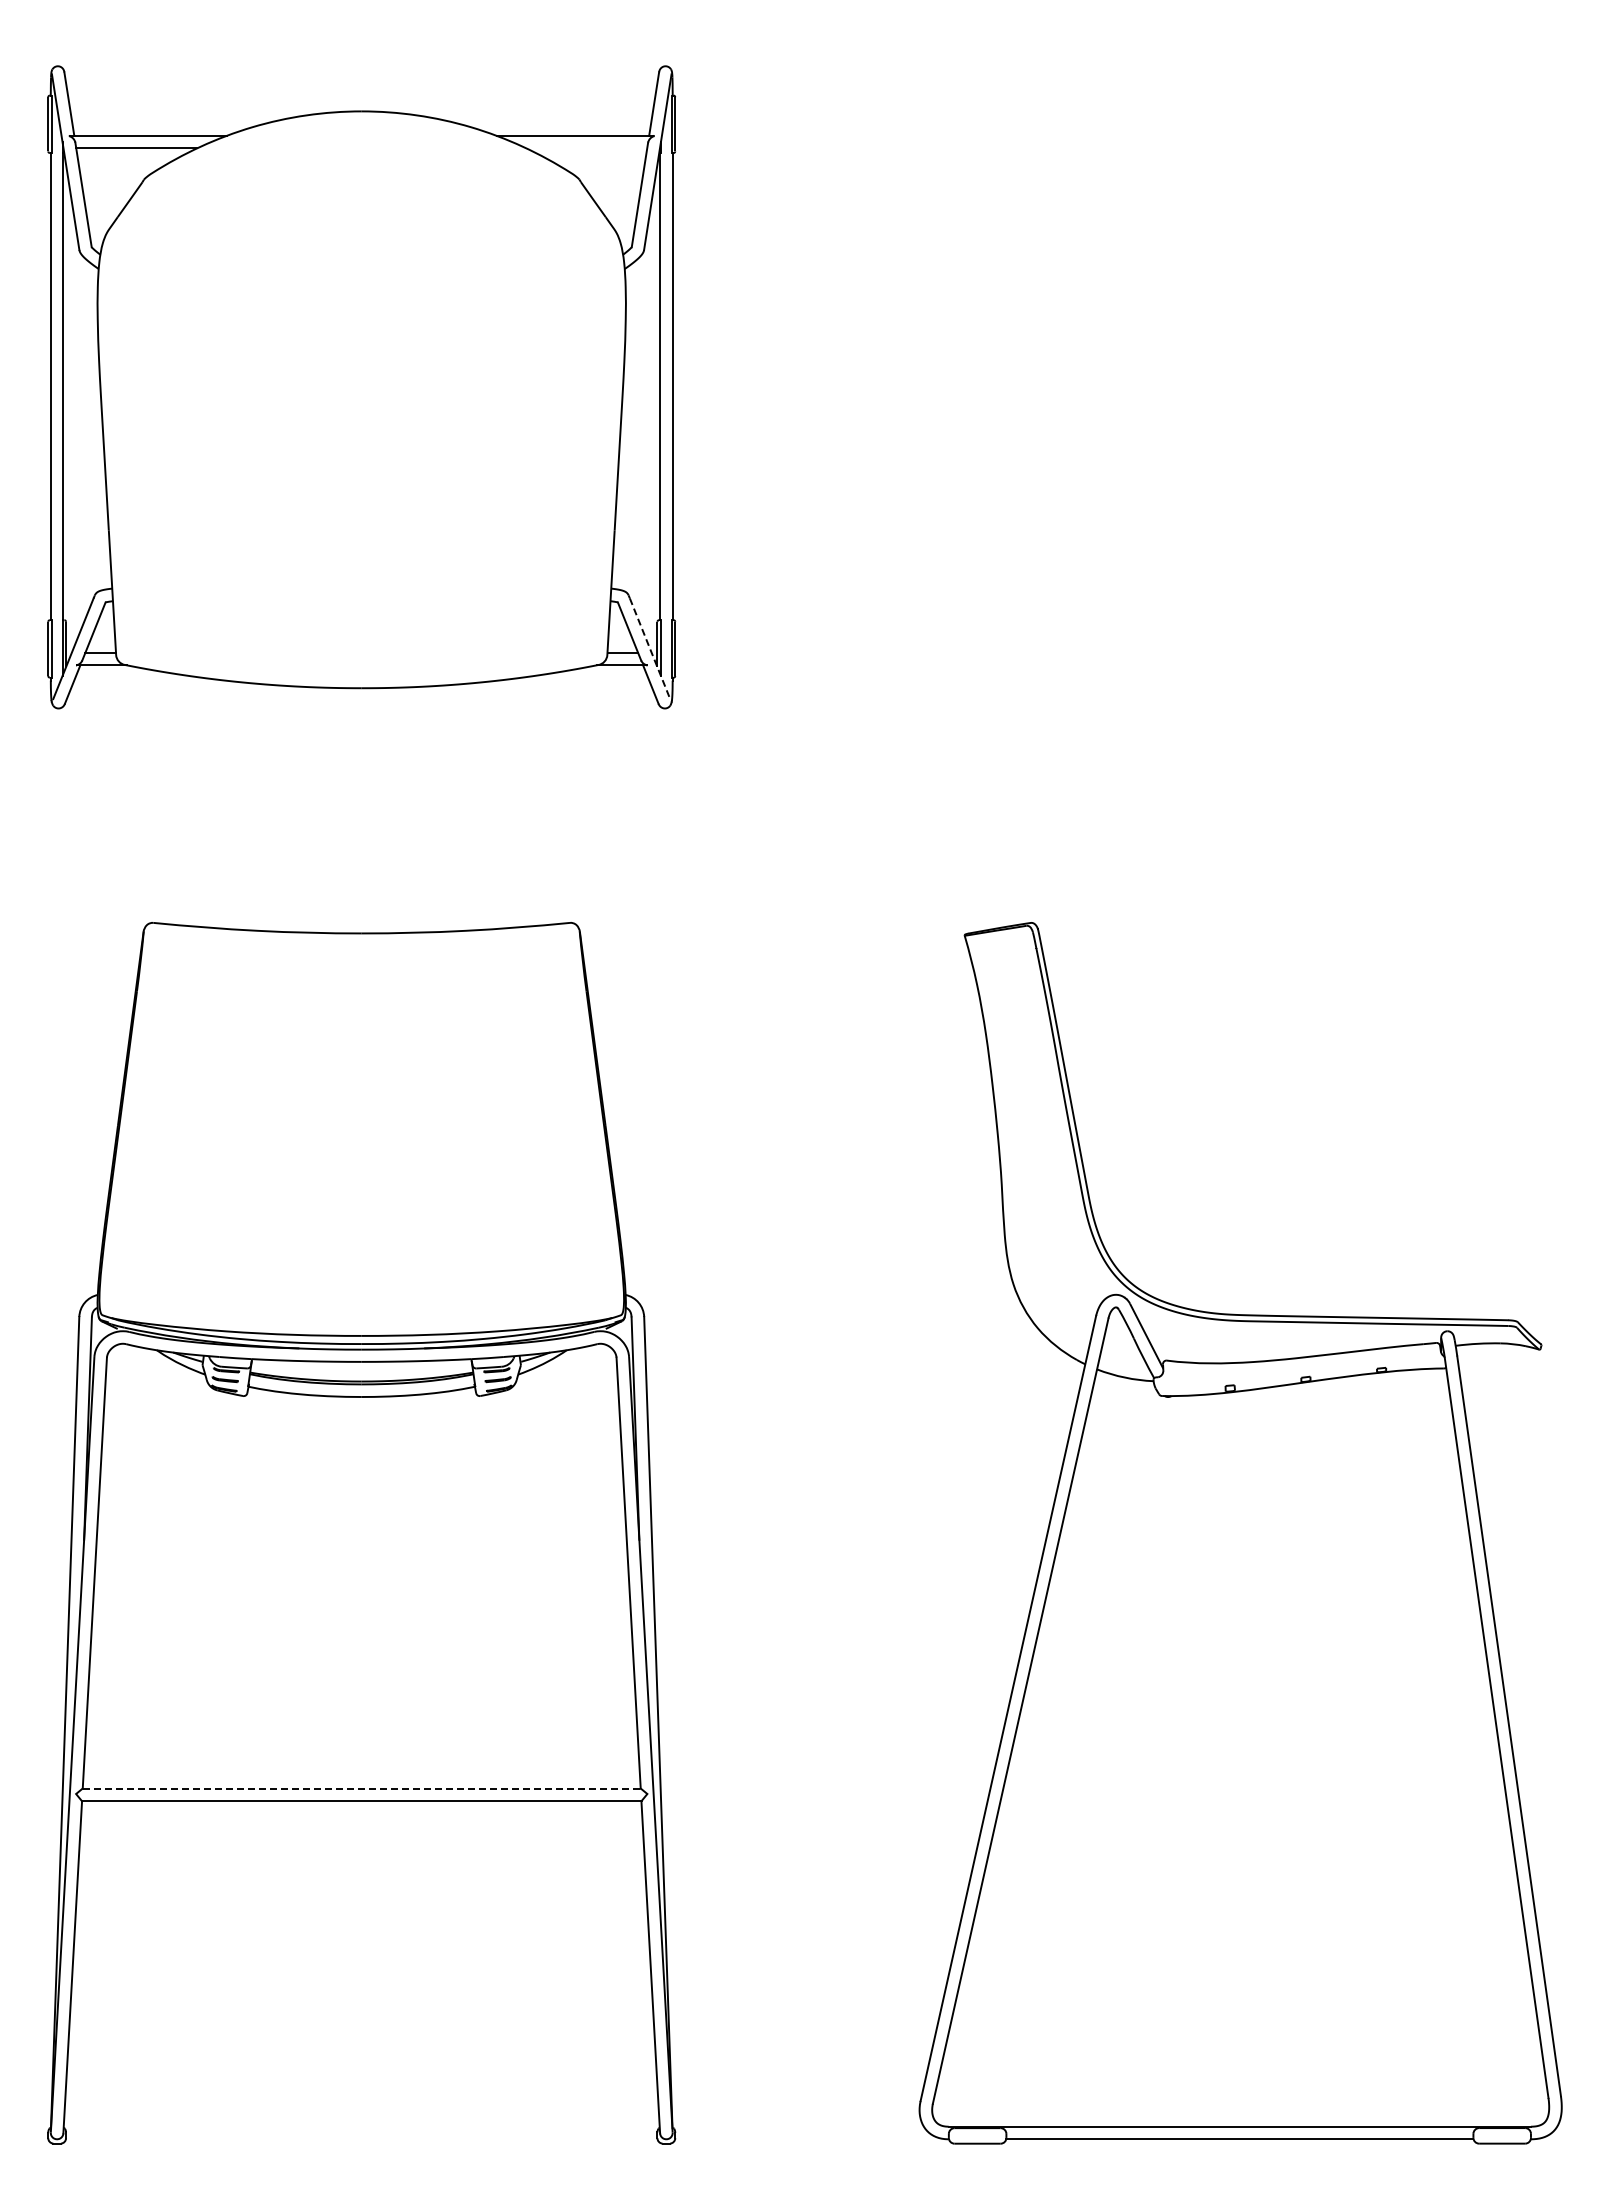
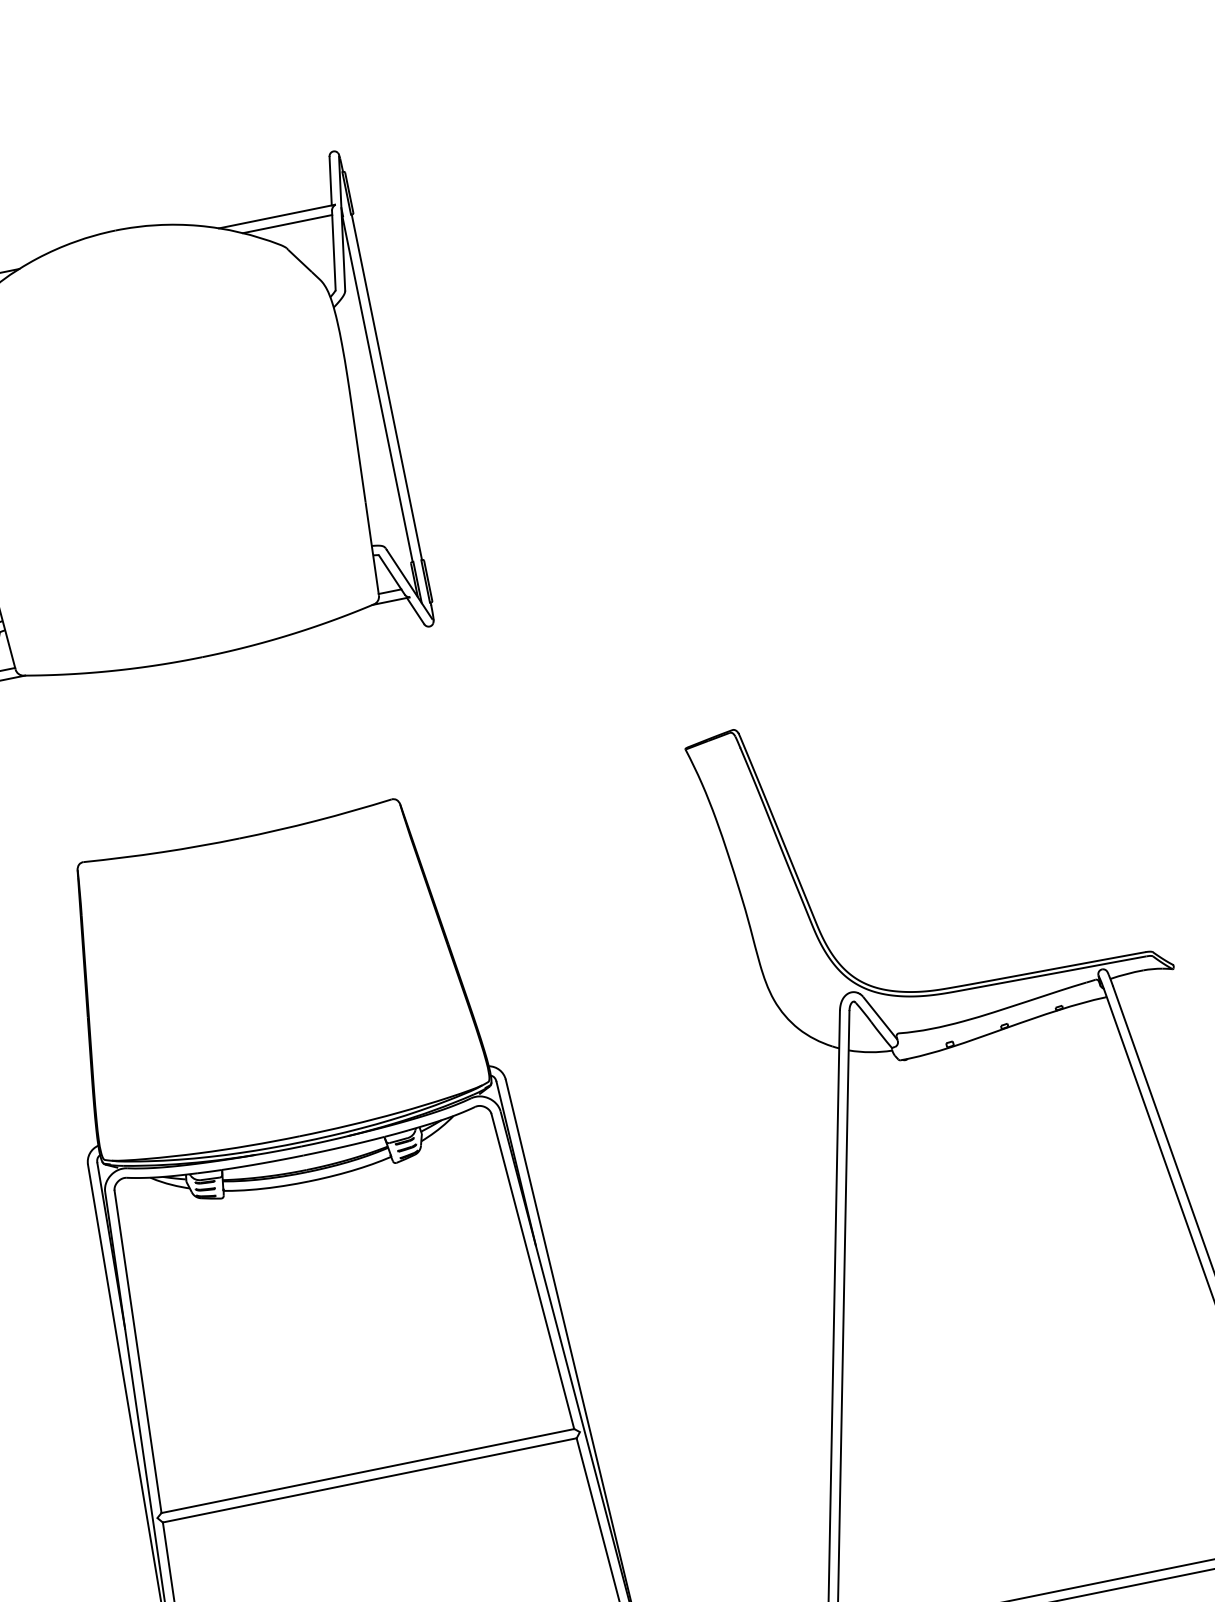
line: (586, 148) -> (287, 224), added
line: (650, 649) -> (410, 585), dashed -> solid
line: (362, 1788) -> (368, 1470), dashed -> solid

